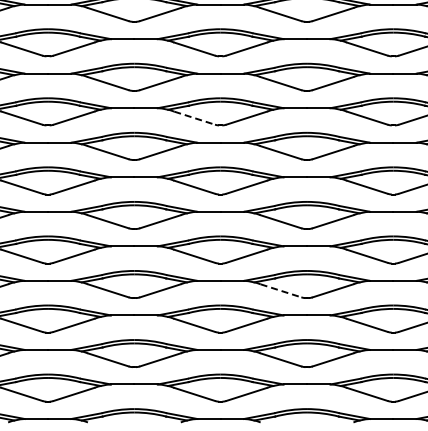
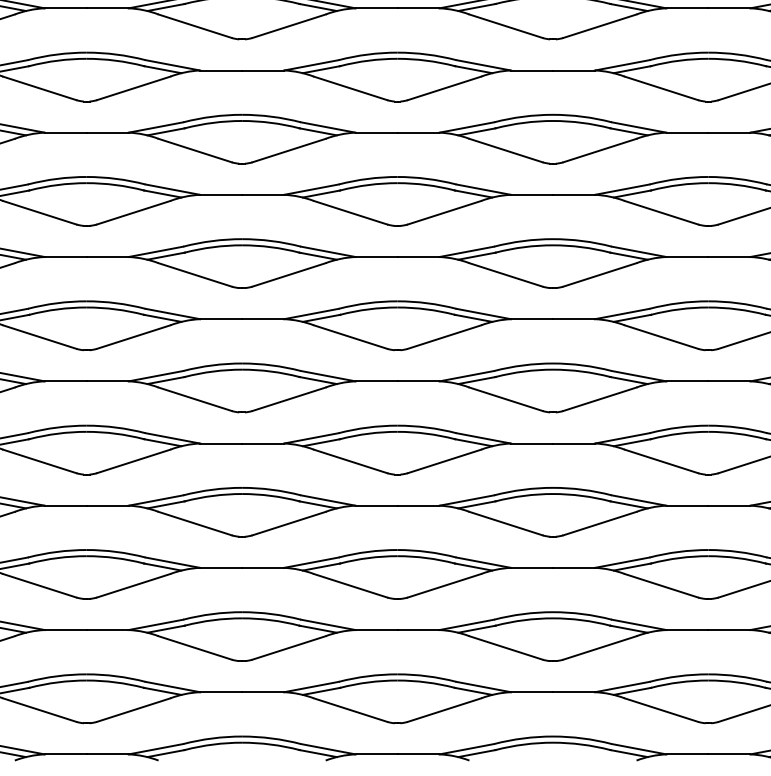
line: (195, 118) -> (352, 213), dashed -> solid
line: (281, 290) -> (507, 523), dashed -> solid

